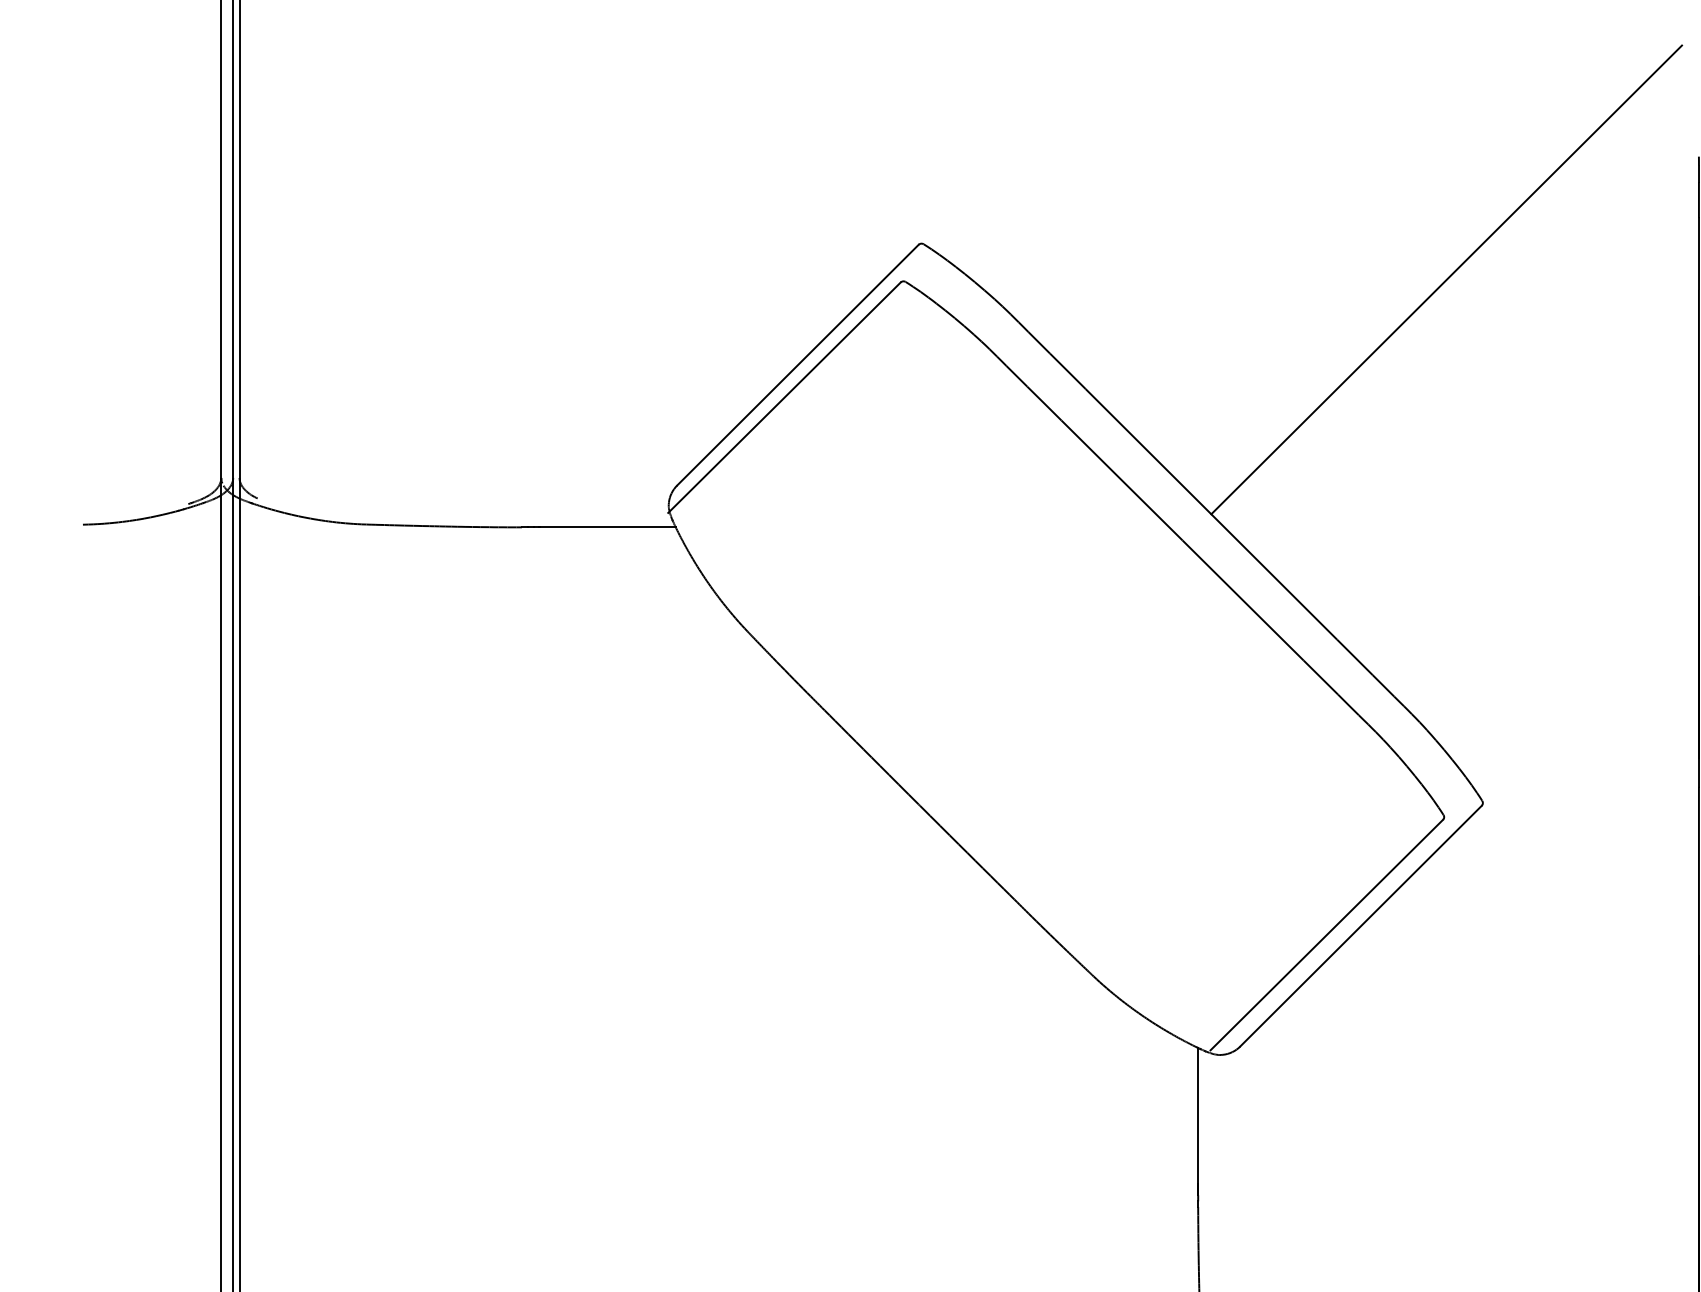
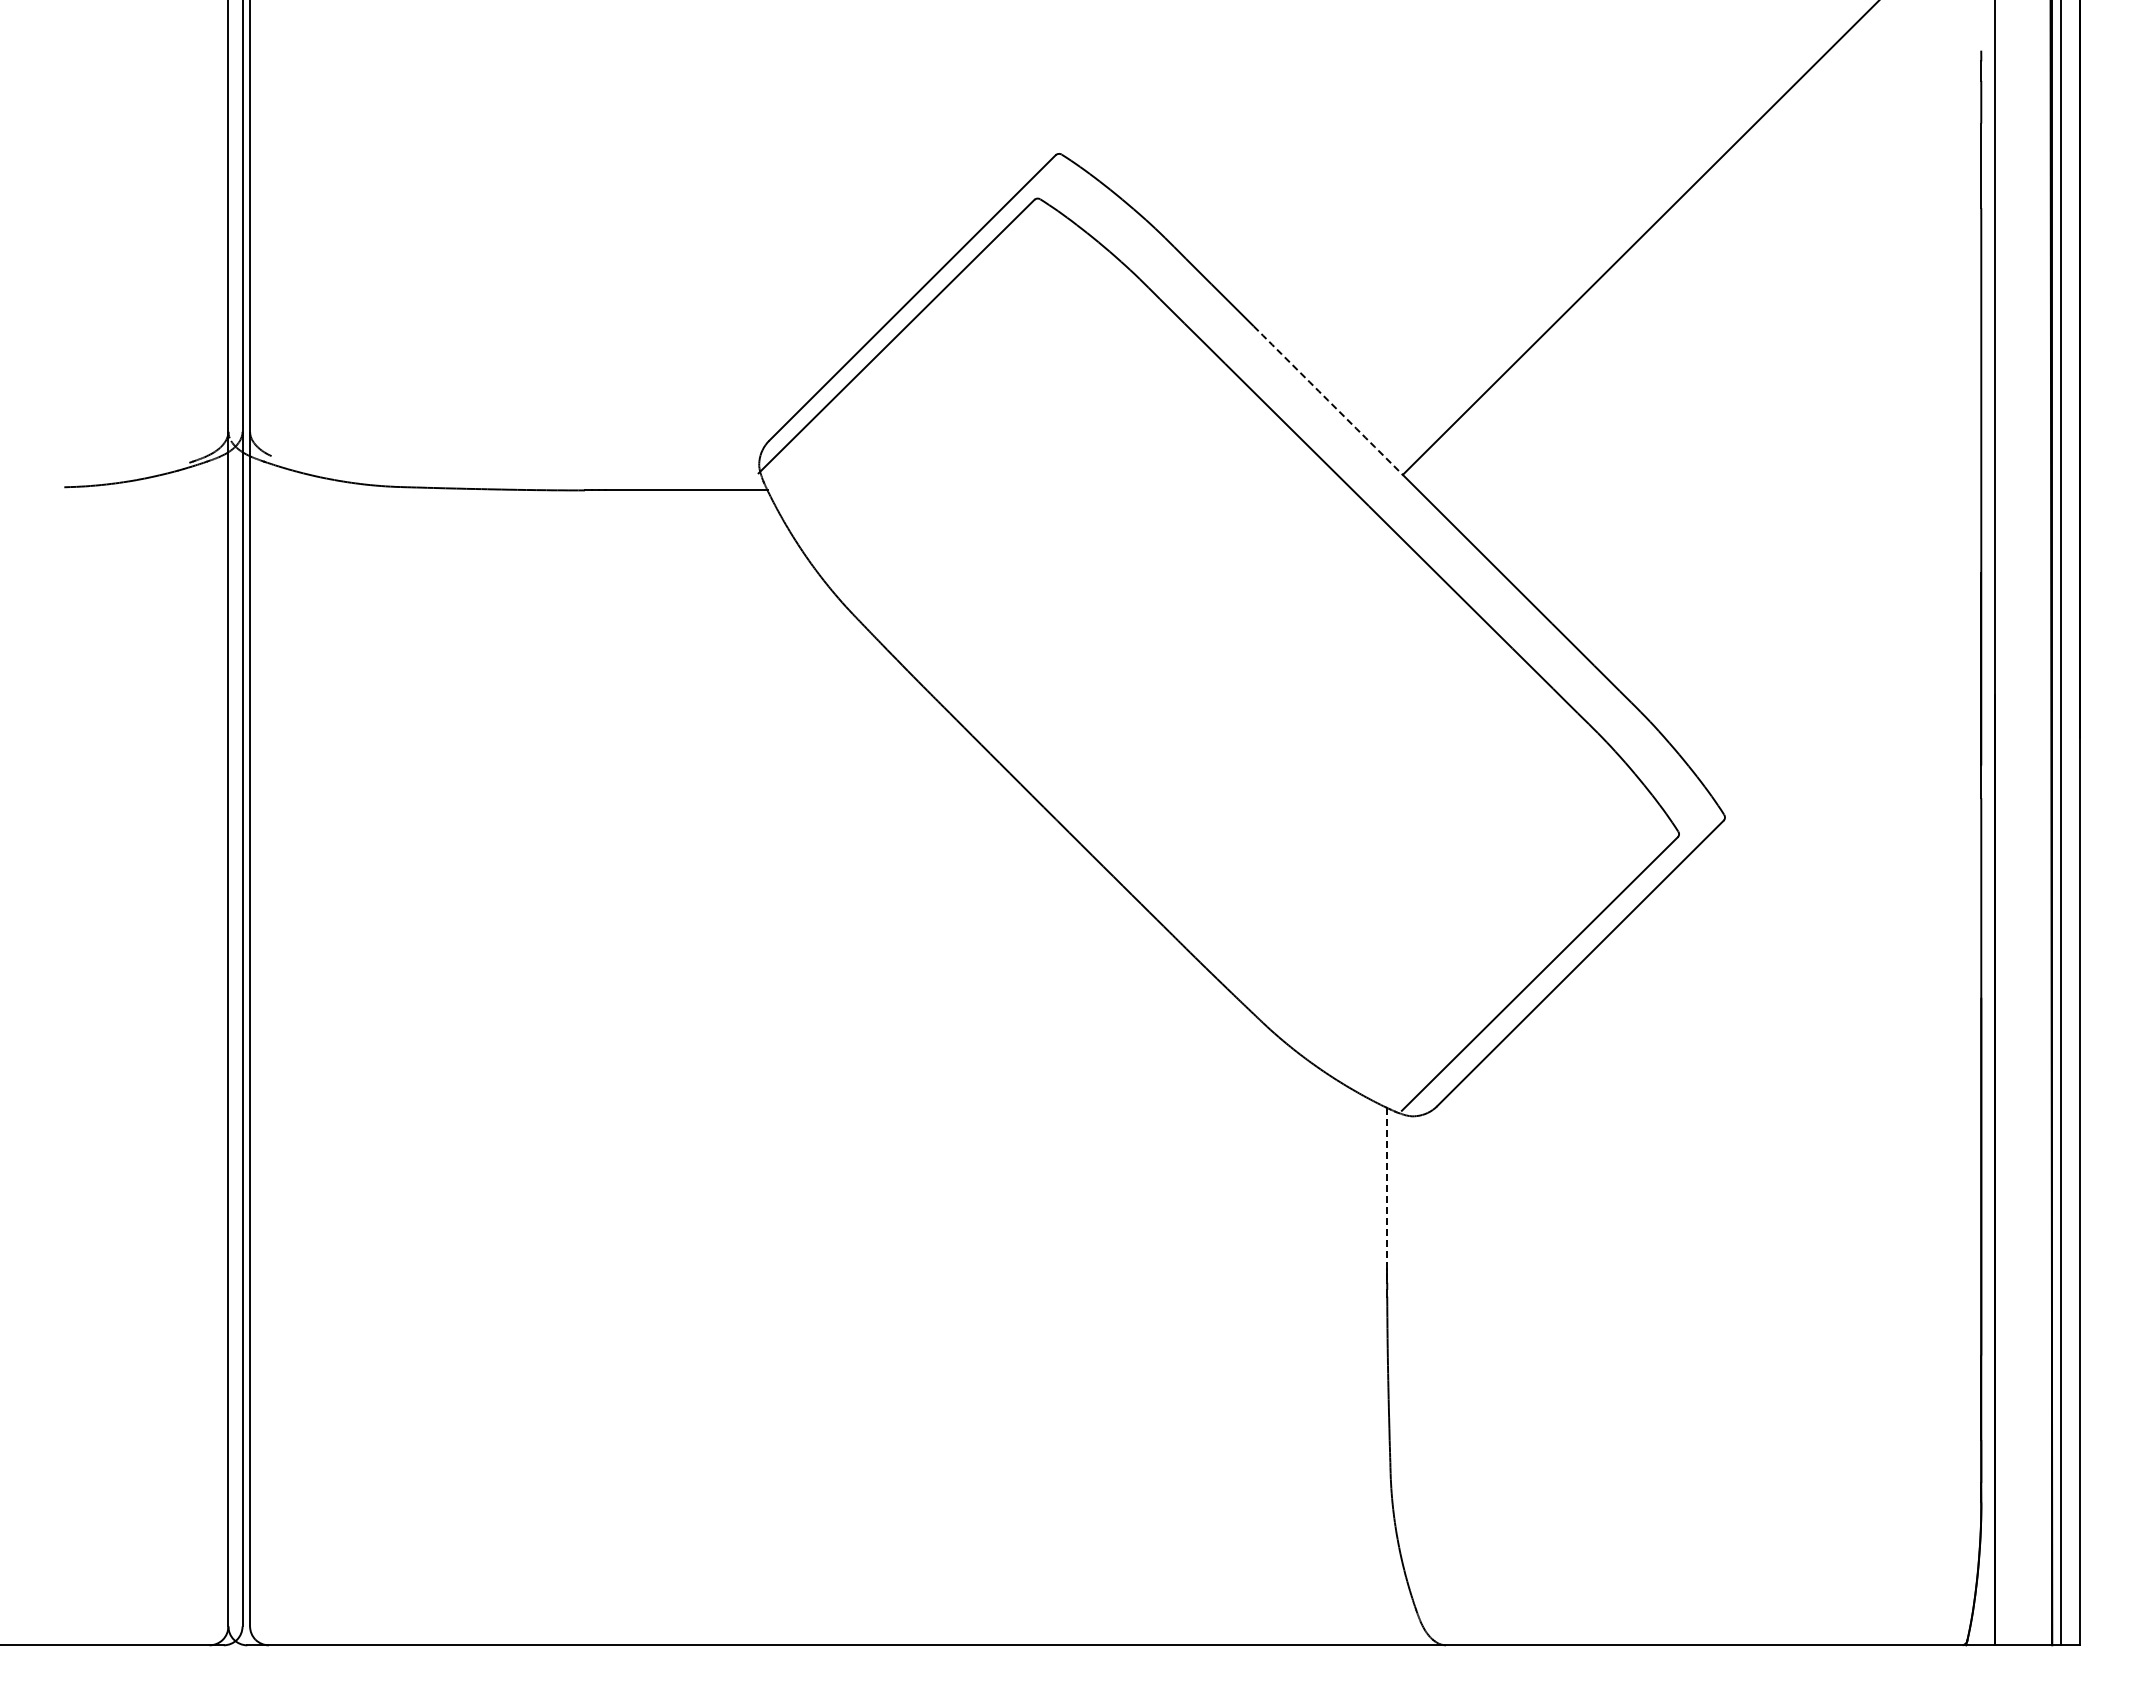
arc: (1148, 451) -> (1328, 400), solid -> dashed
line: (1198, 1121) -> (1387, 1195), solid -> dashed

